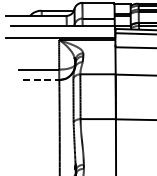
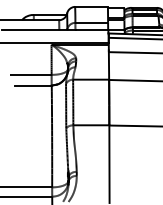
line: (41, 80) -> (33, 85), dashed -> solid

